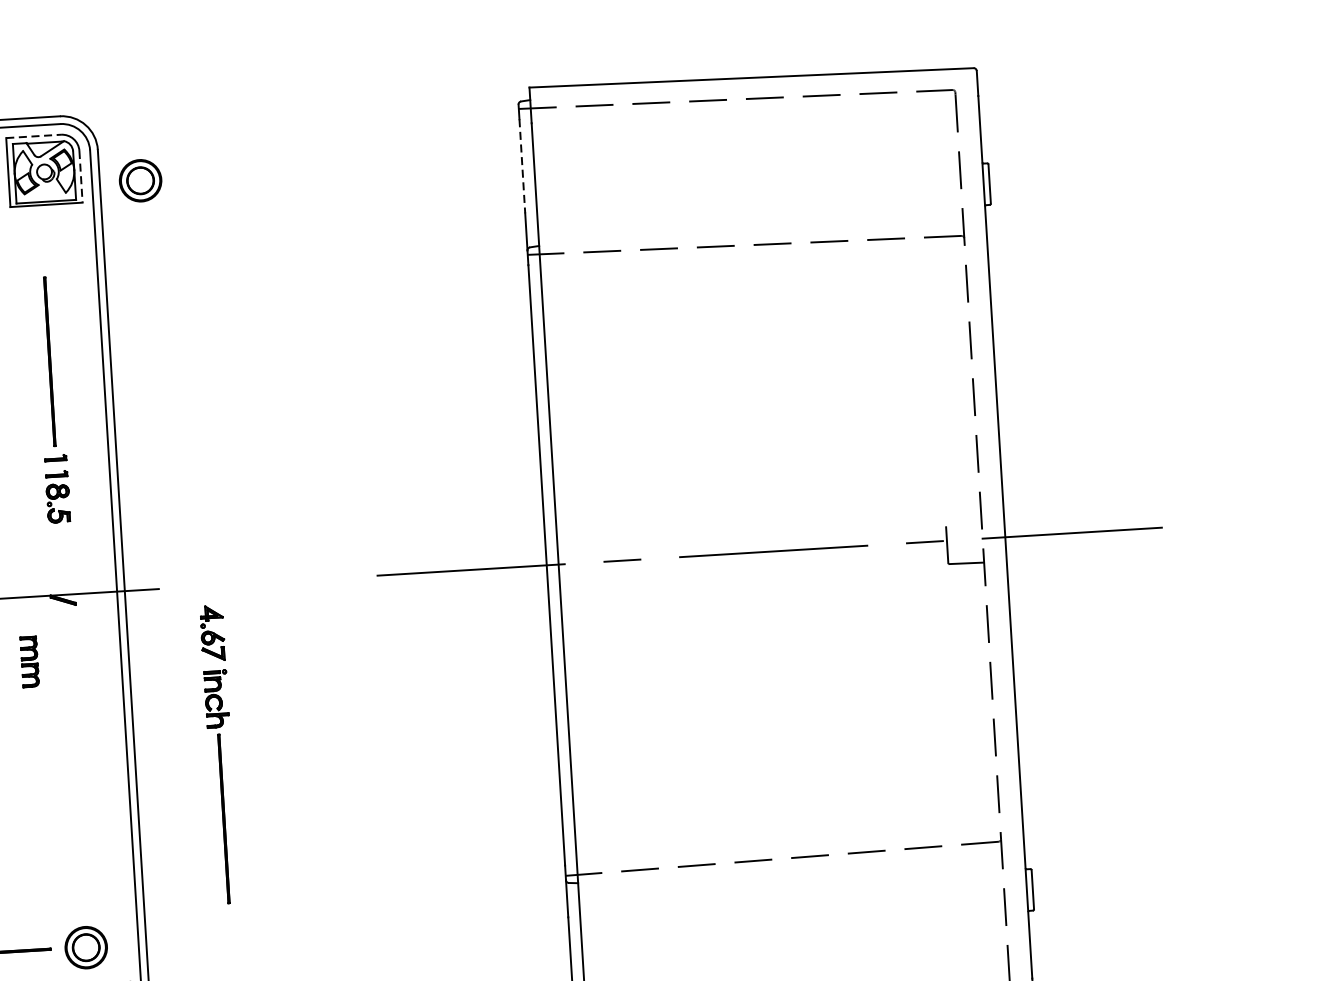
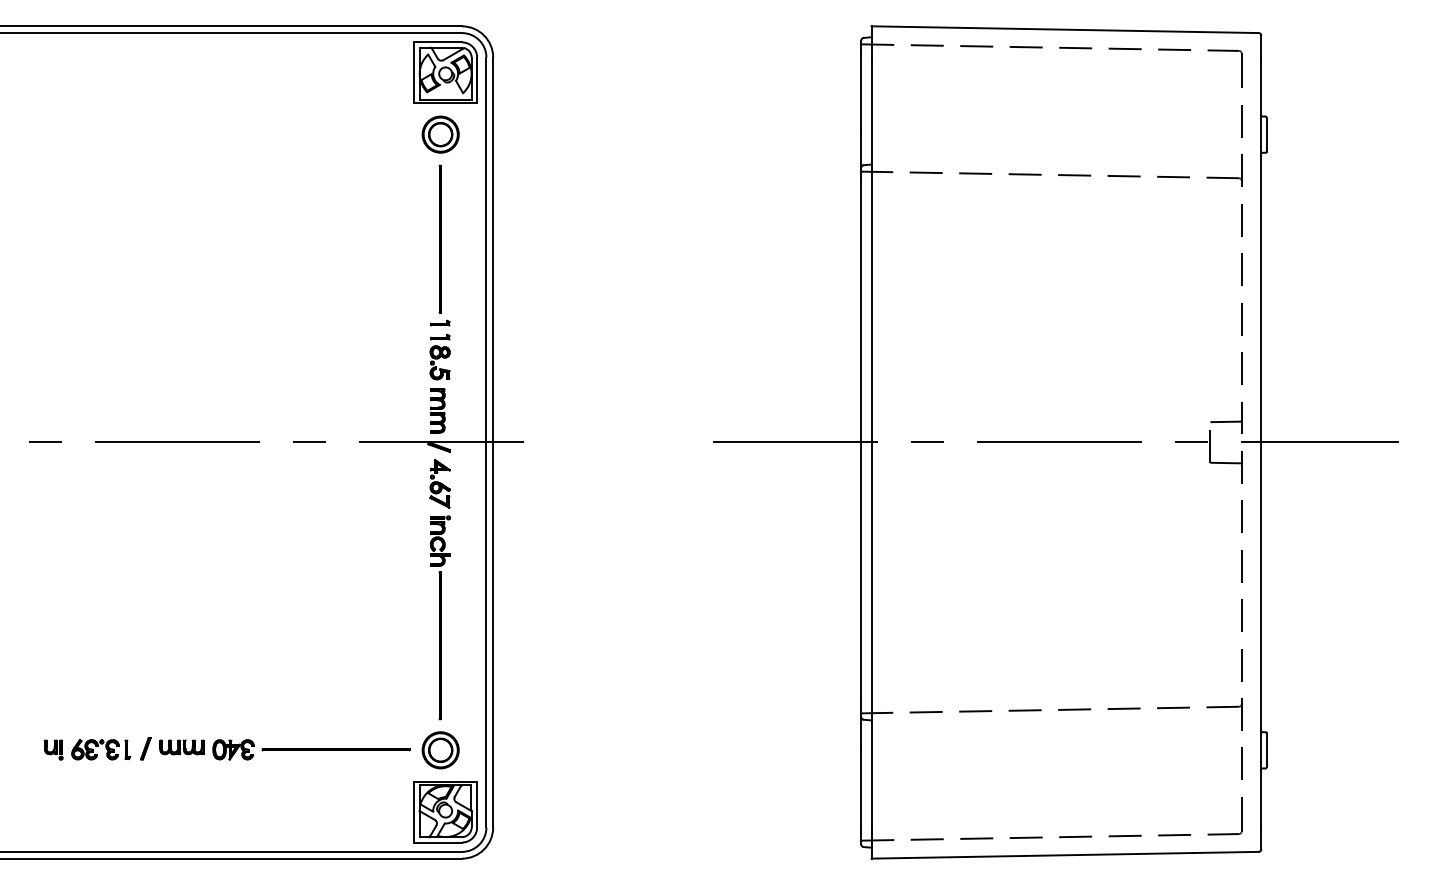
line: (34, 136) -> (438, 42), dashed -> solid
line: (522, 166) -> (861, 94), dashed -> solid
line: (81, 177) -> (477, 80), dashed -> solid
part: (140, 180) -> (440, 134), moved
line: (962, 515) -> (1225, 421), added
part: (29, 661) -> (437, 410), moved
part: (219, 754) -> (439, 589), moved

